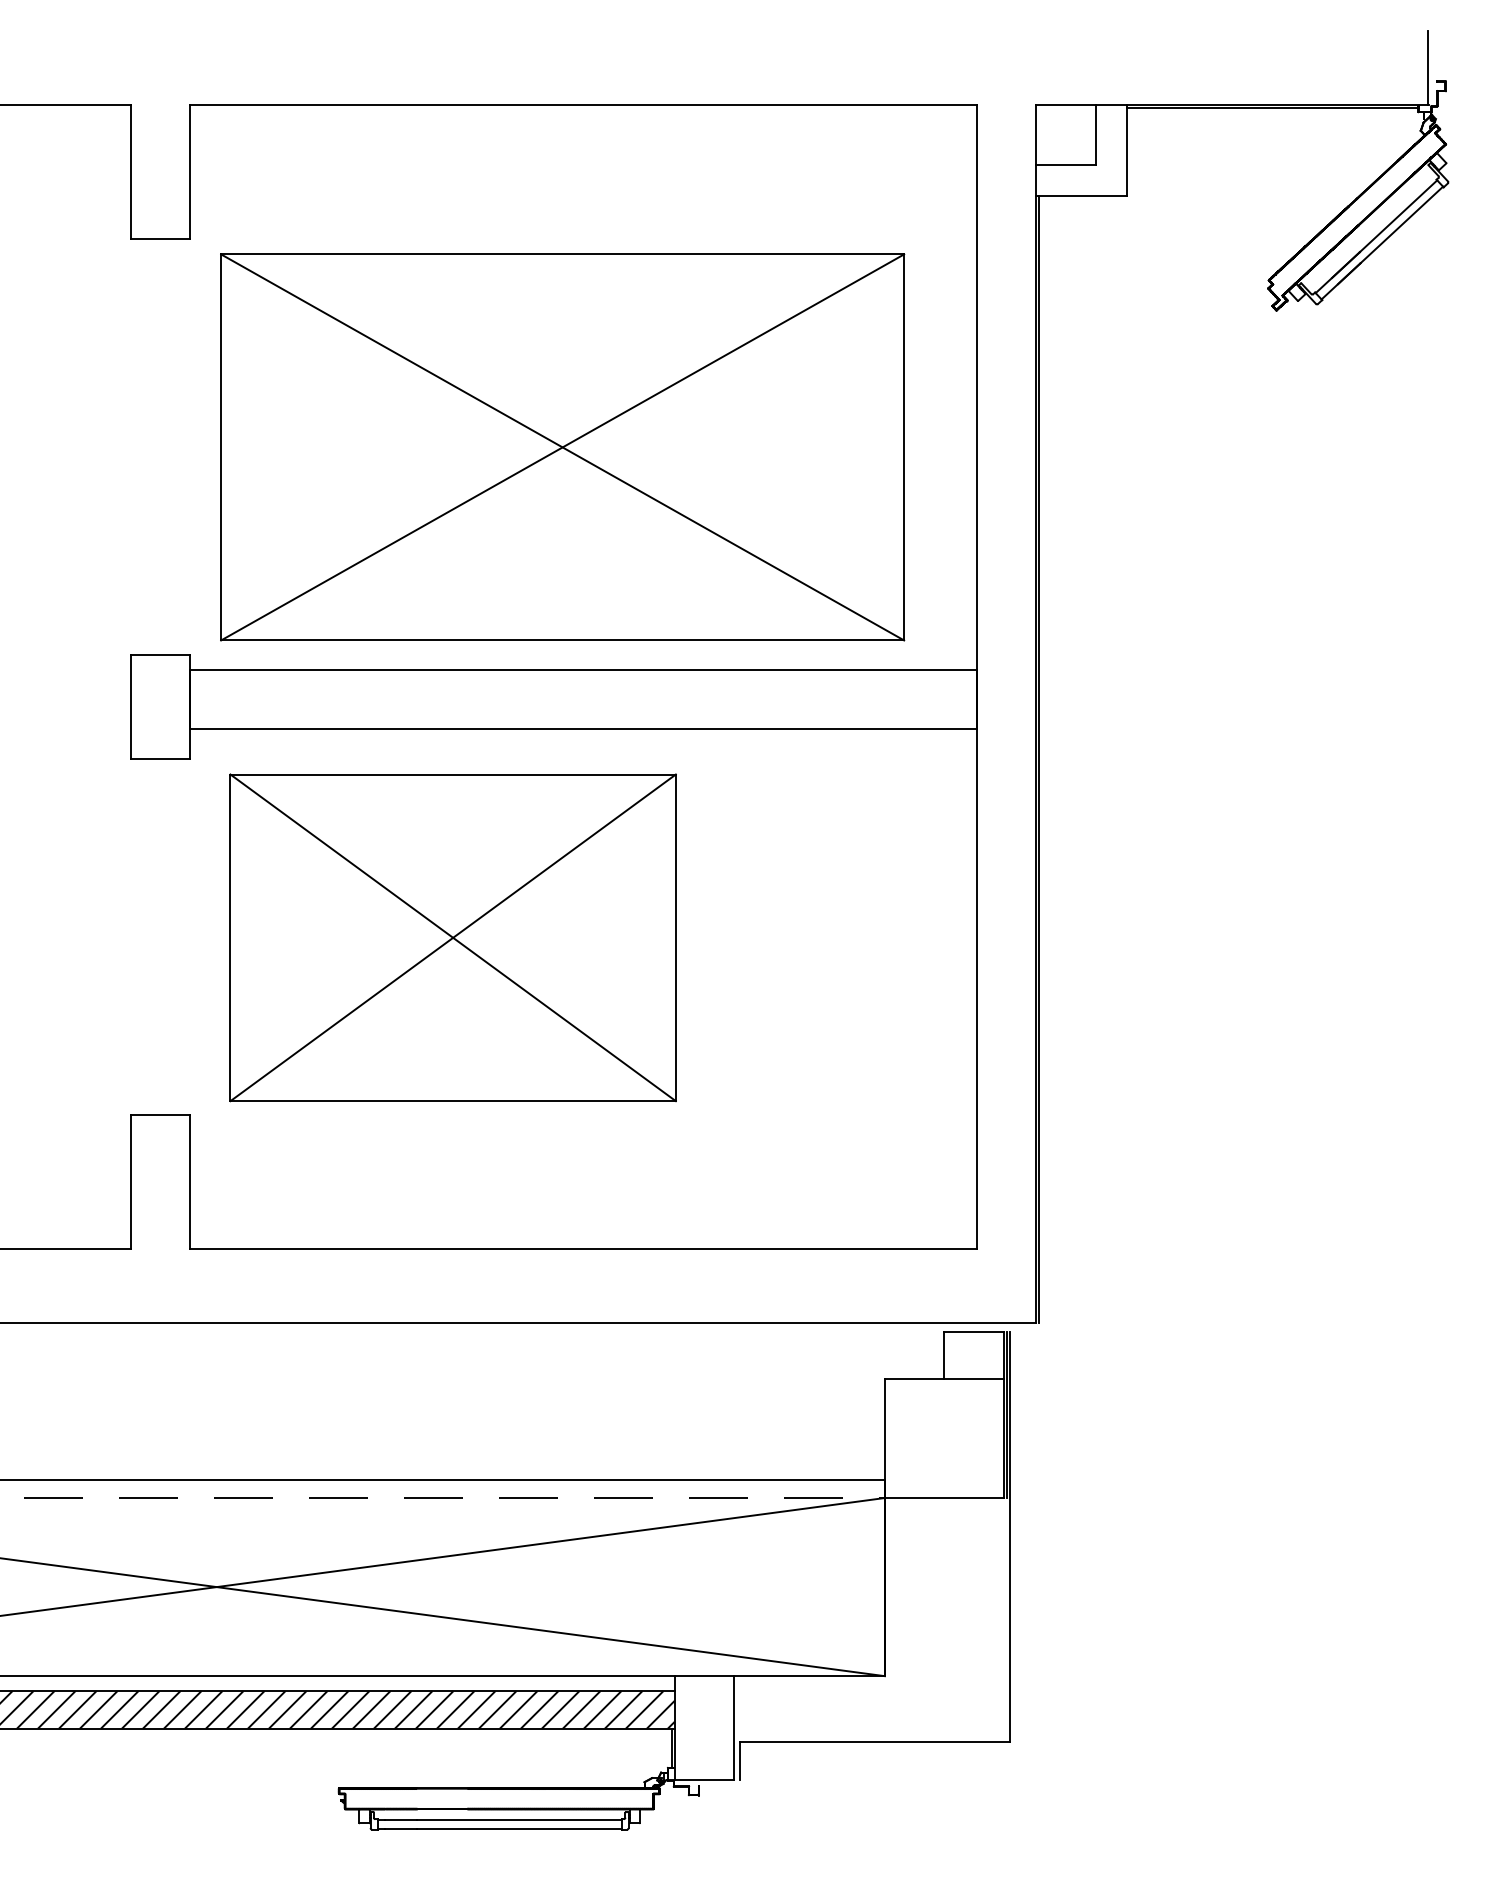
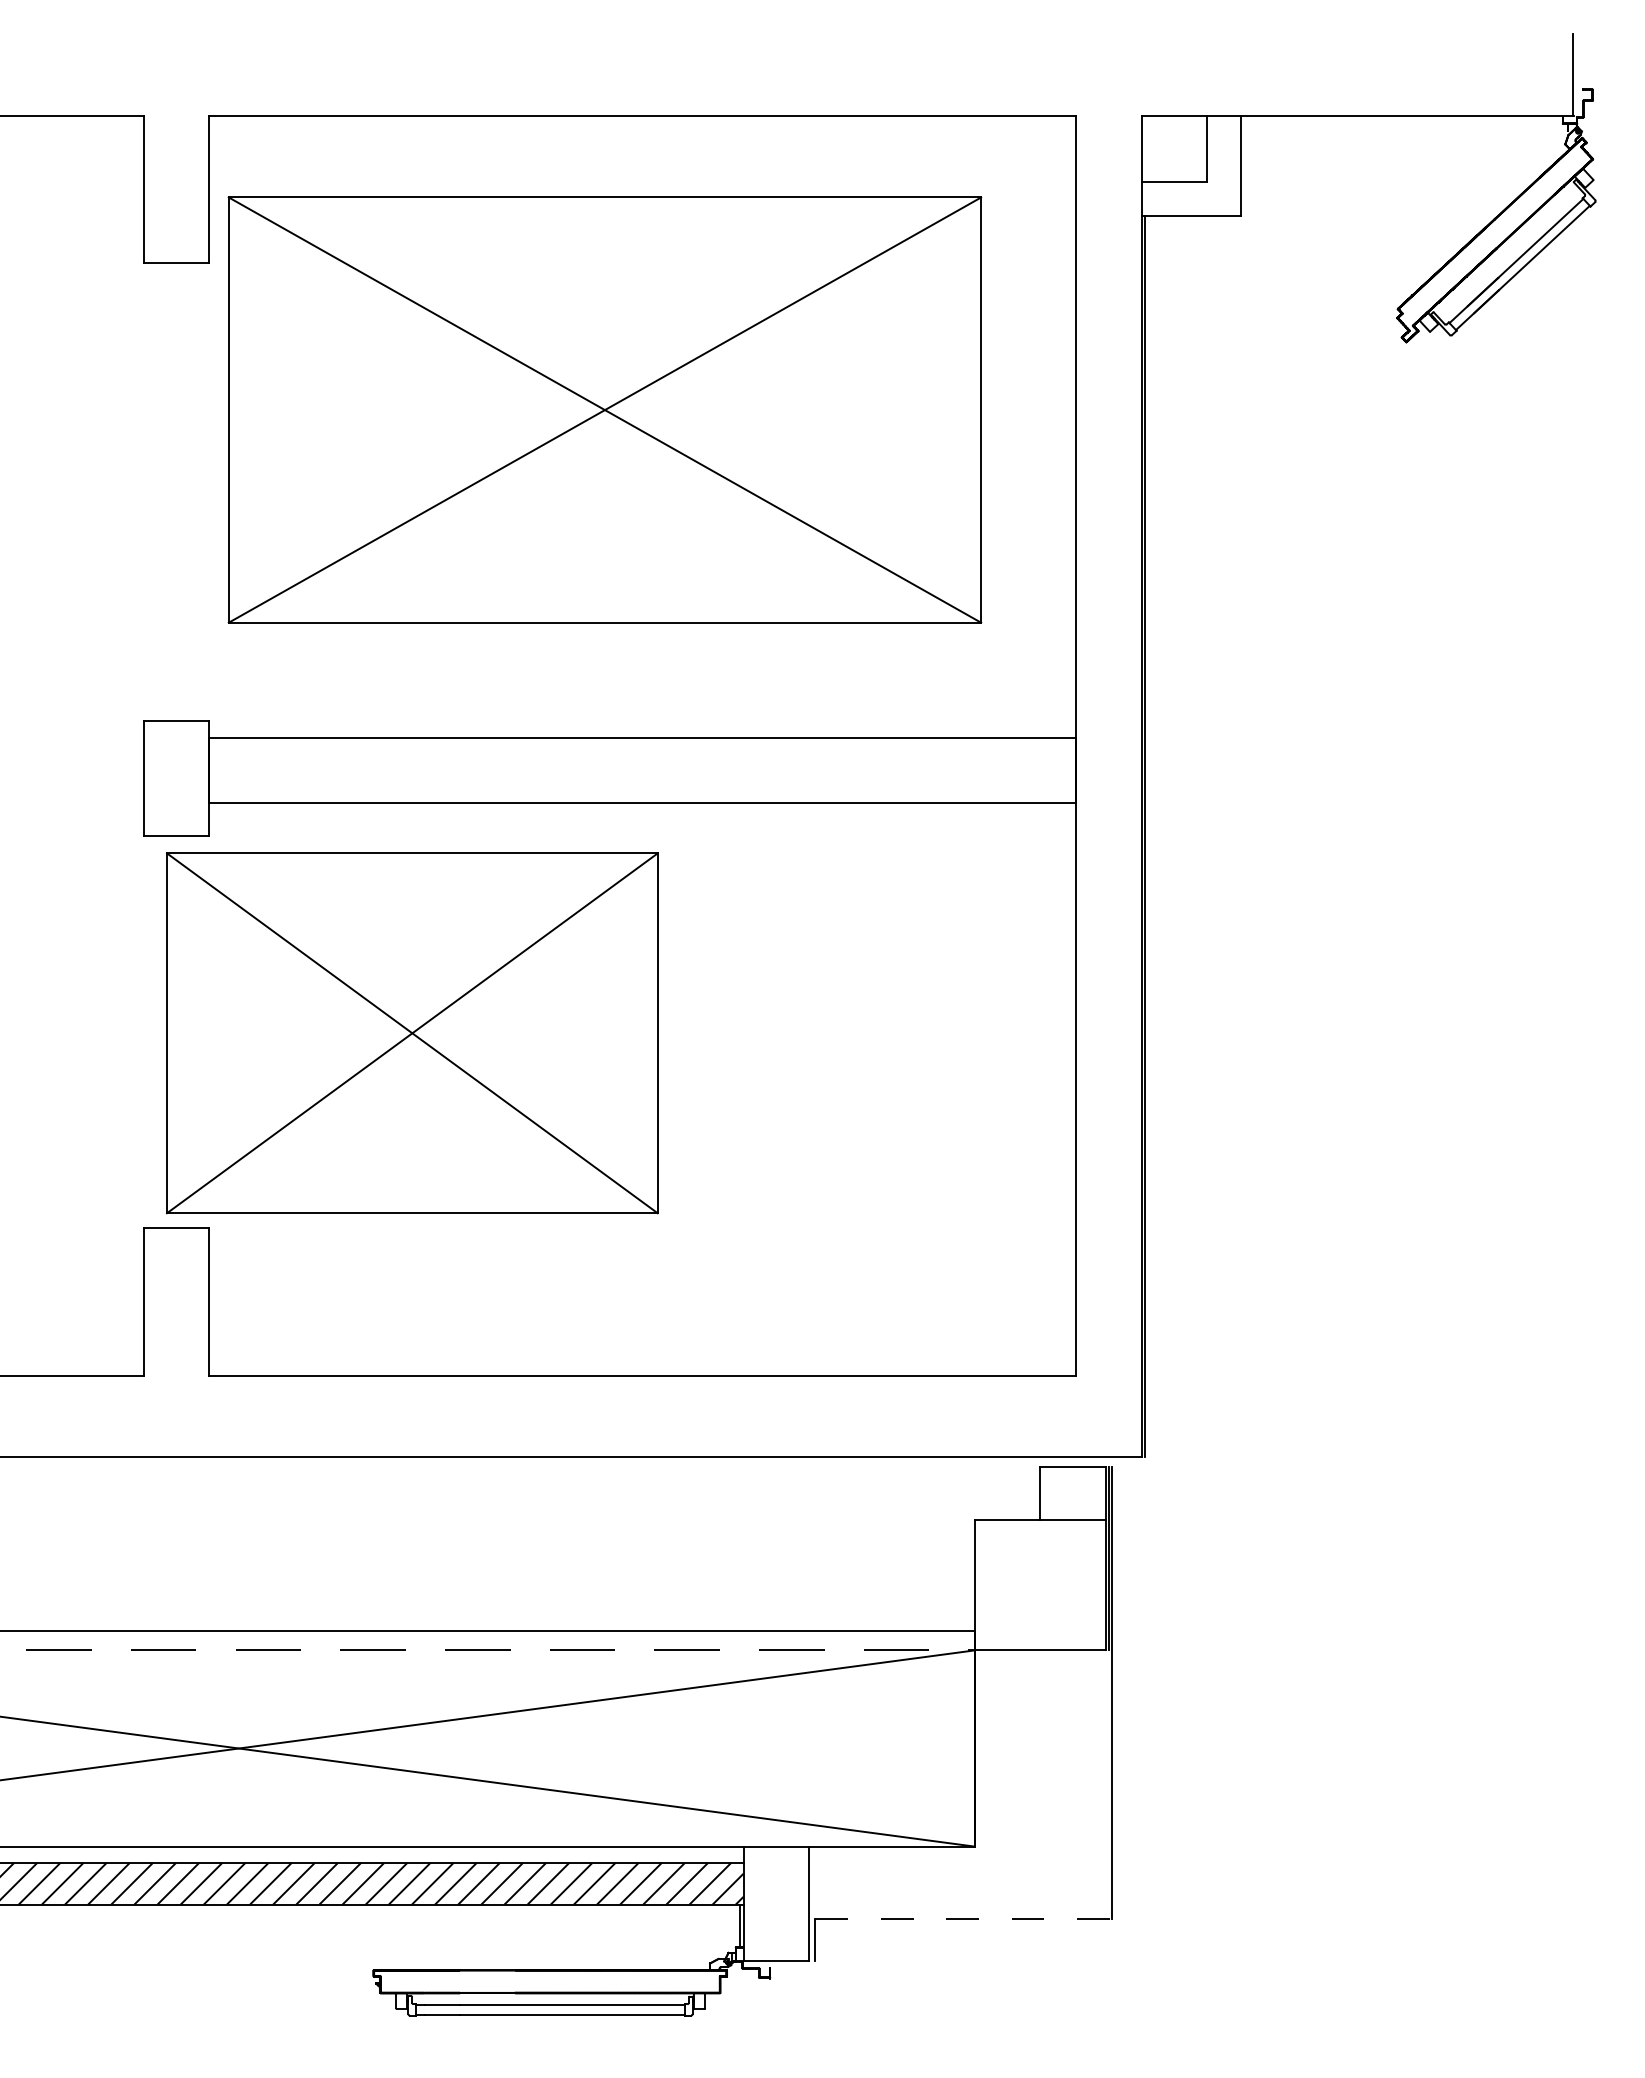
line: (1273, 108) -> (1402, 119), removed
part: (562, 446) -> (604, 409), moved
part: (453, 938) -> (412, 1033), moved
line: (875, 1741) -> (964, 1918), solid -> dashed

